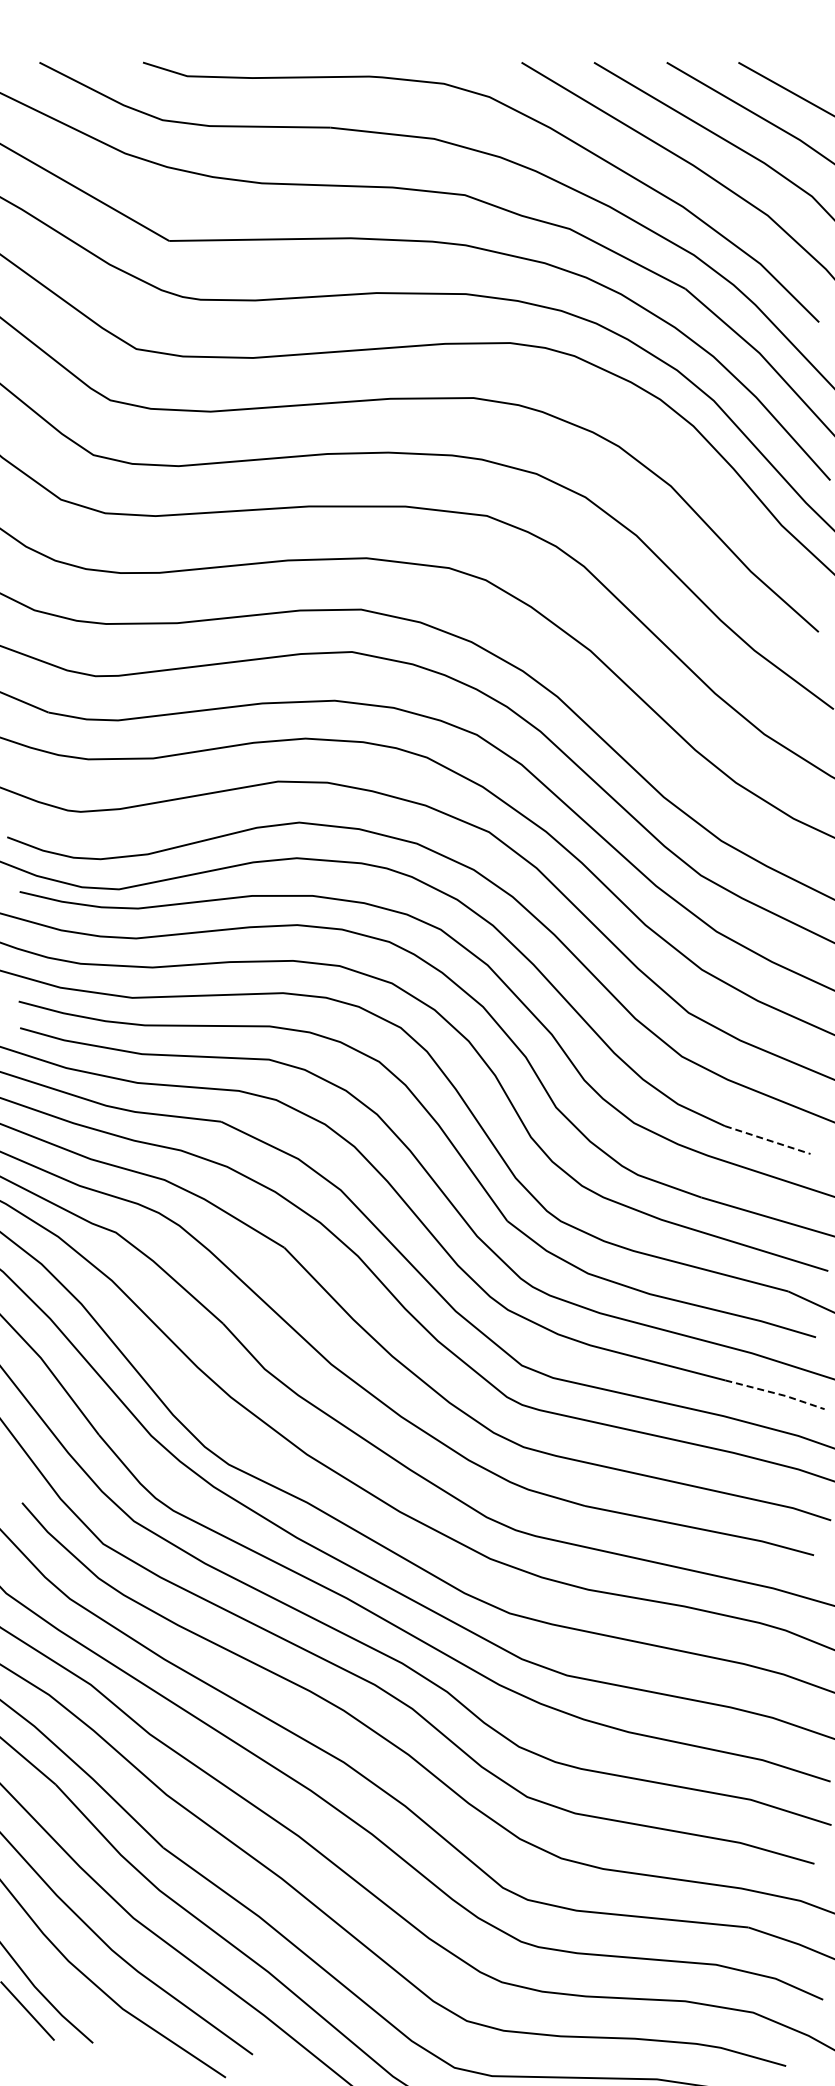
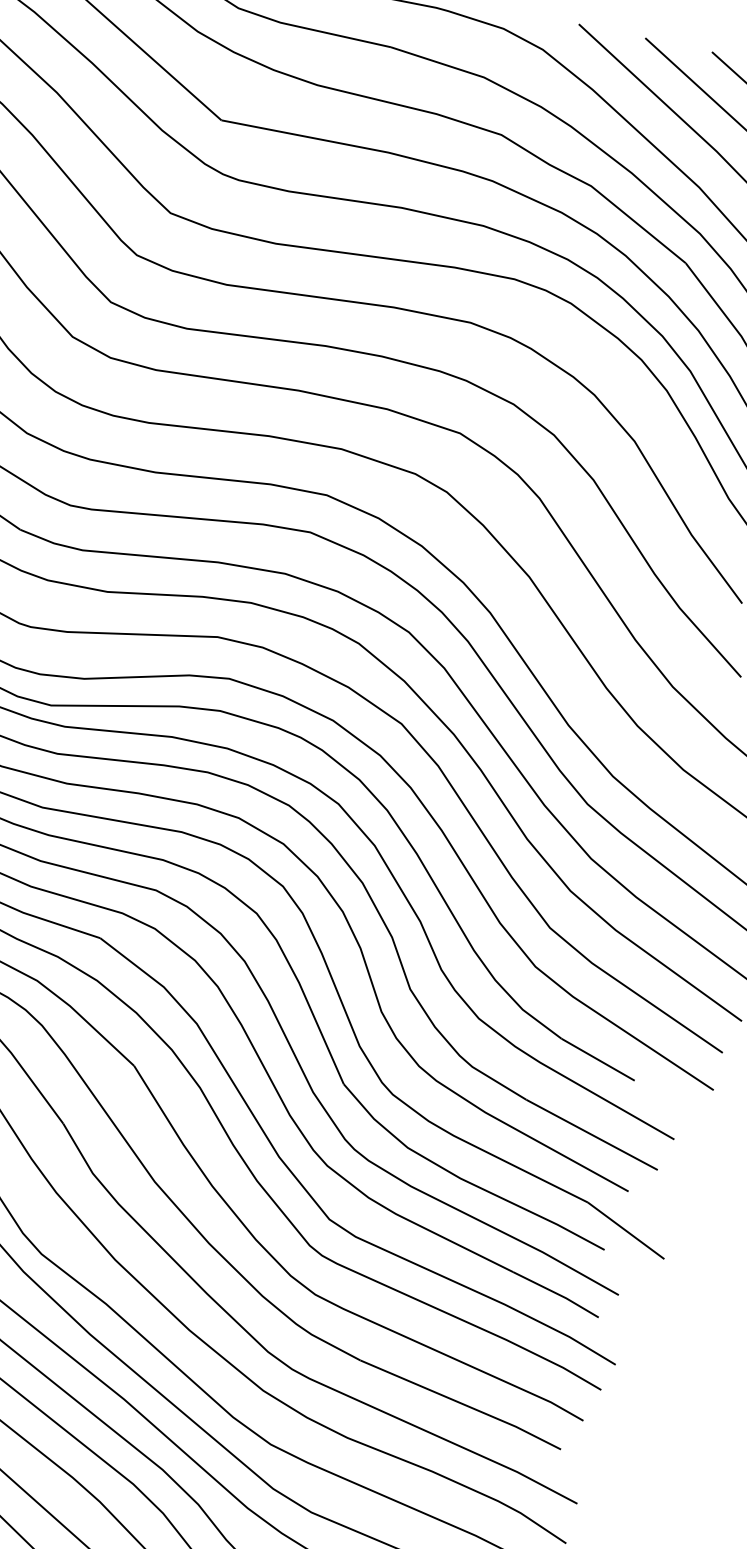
line: (768, 1140) -> (598, 1060), dashed -> solid
line: (775, 1393) -> (556, 1293), dashed -> solid

